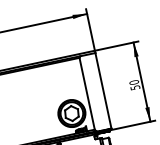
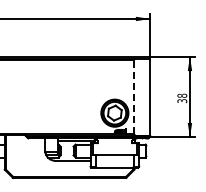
text: (133, 84) -> (181, 97), 50 -> 38
line: (86, 94) -> (133, 97), solid -> dashed

